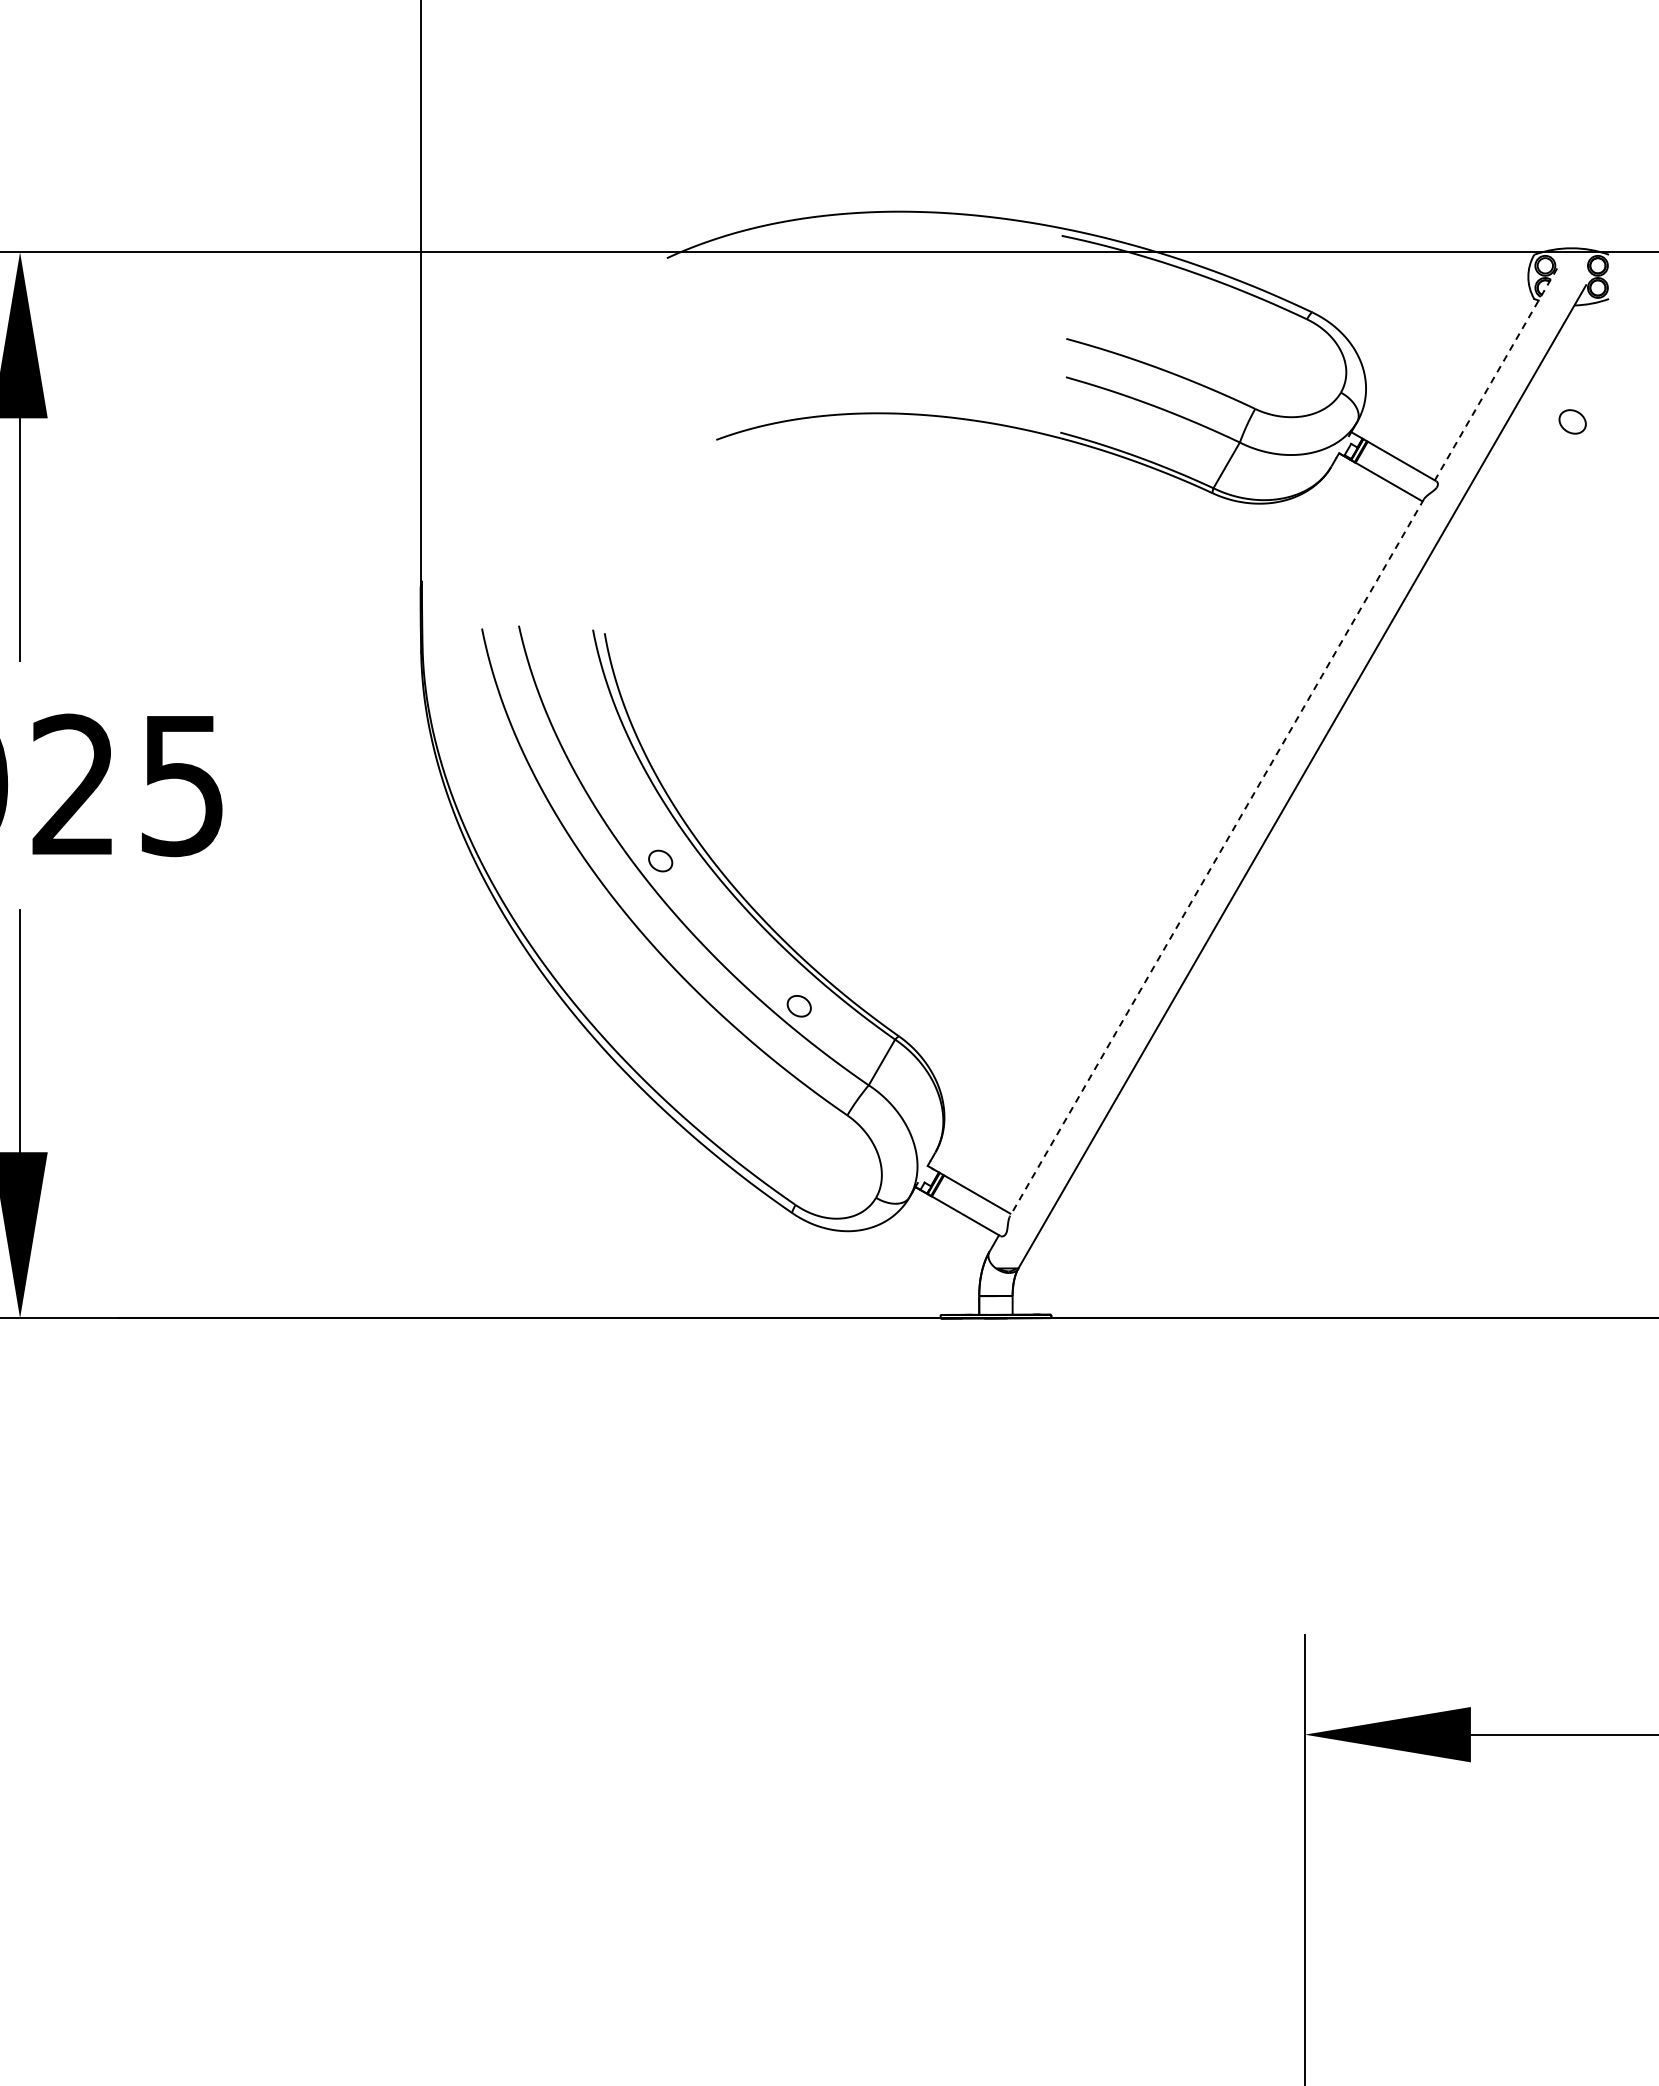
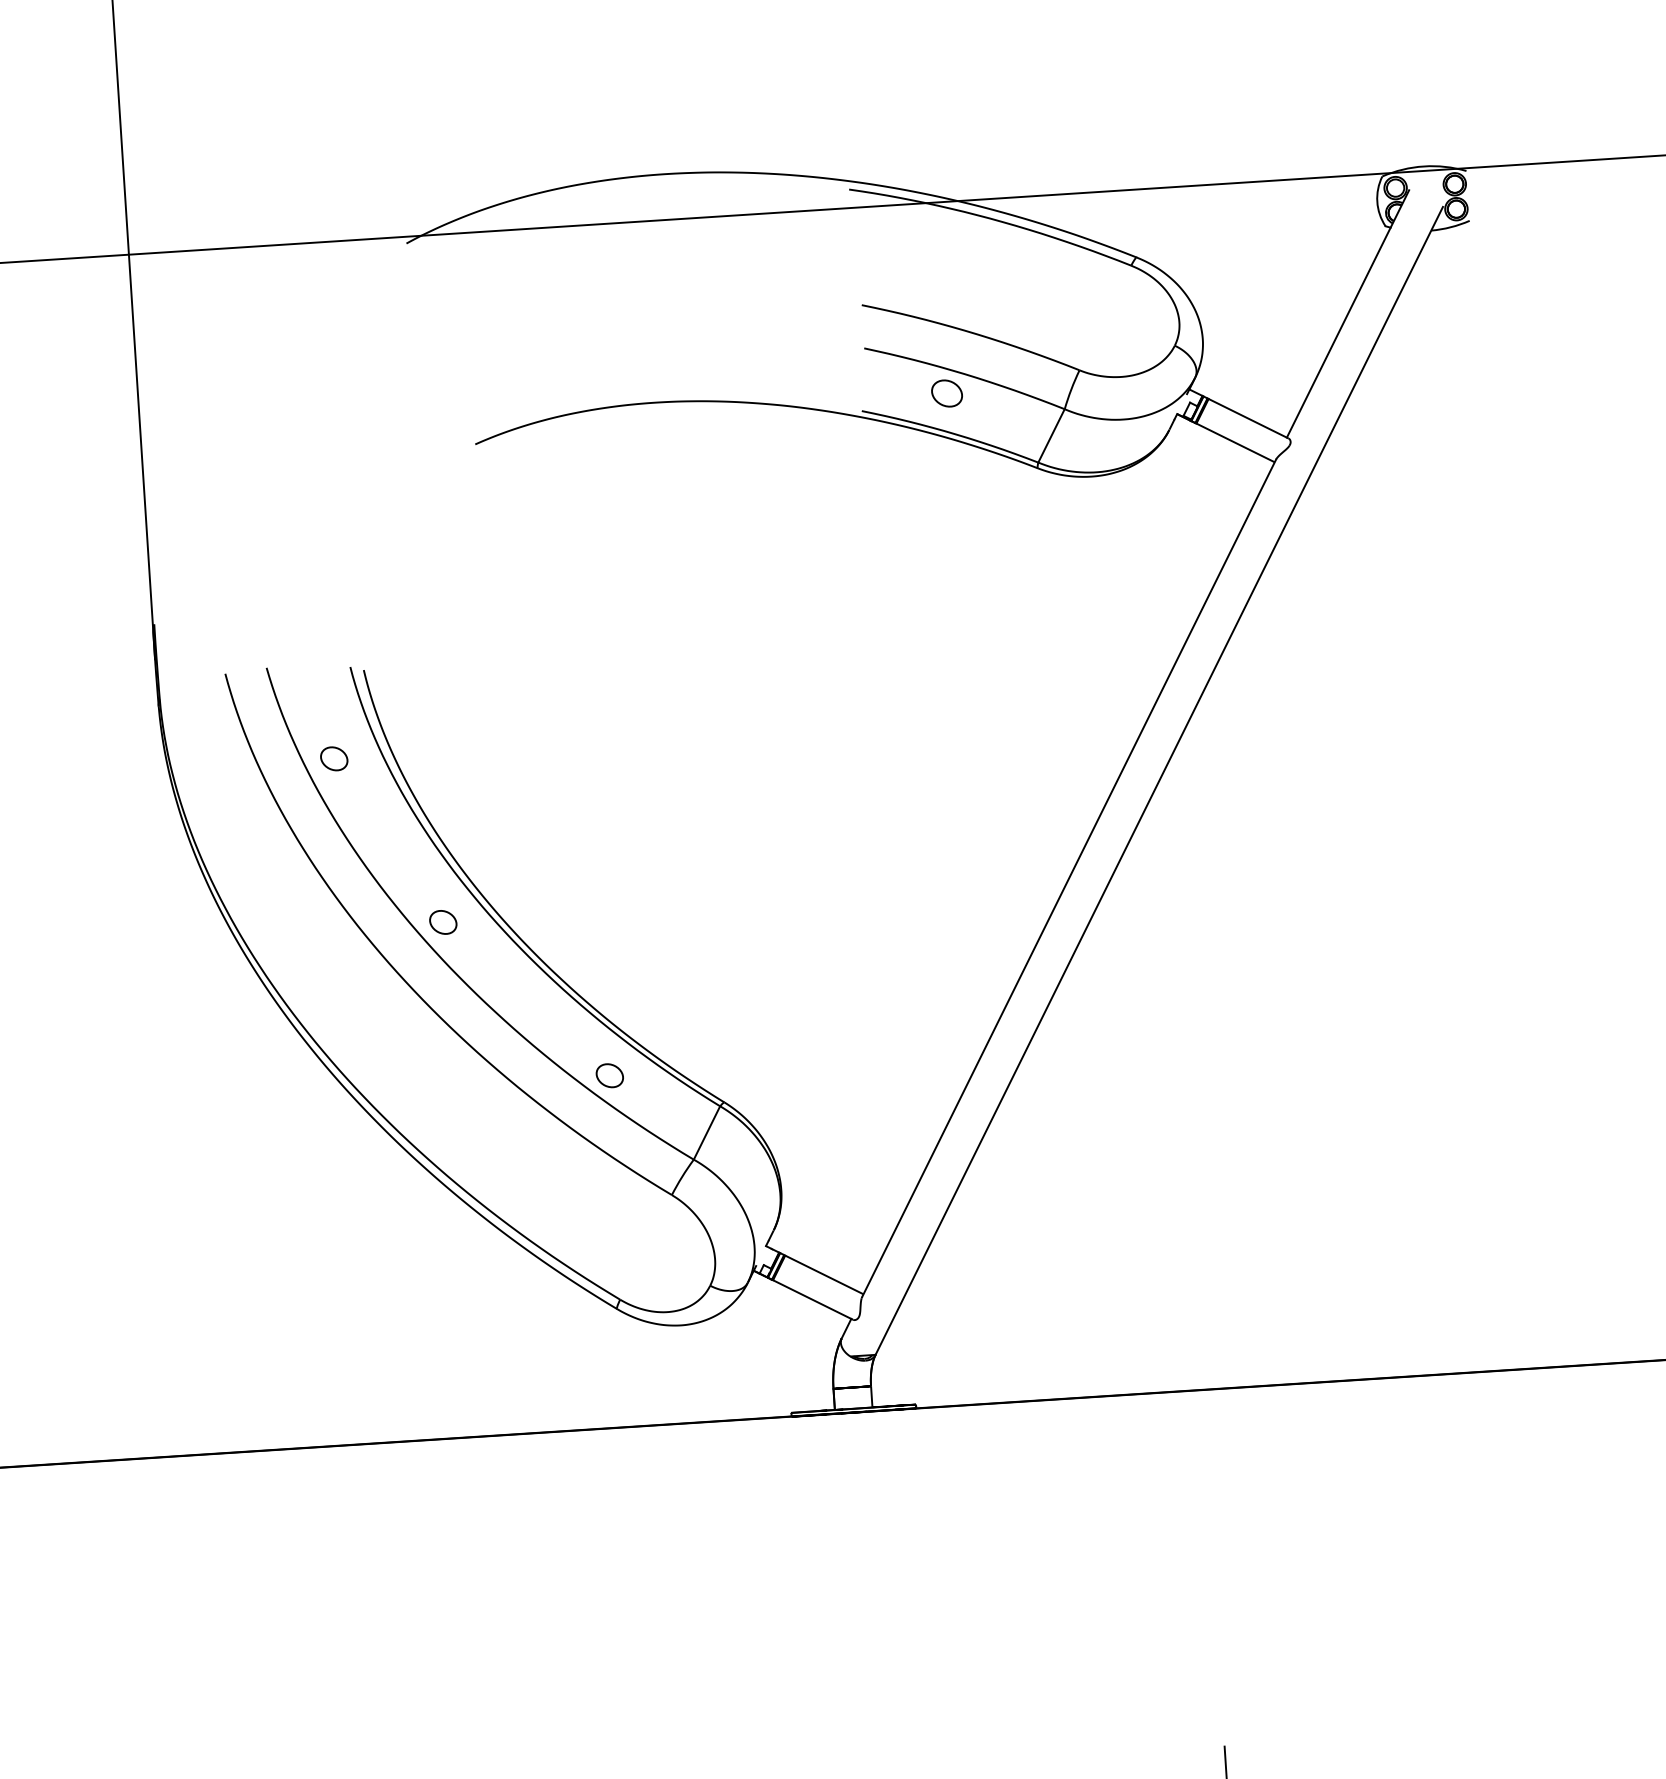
line: (1495, 374) -> (1347, 314), dashed -> solid
part: (1572, 421) -> (946, 393), moved
part: (573, 709) -> (334, 758), added
line: (1216, 858) -> (1068, 879), dashed -> solid

